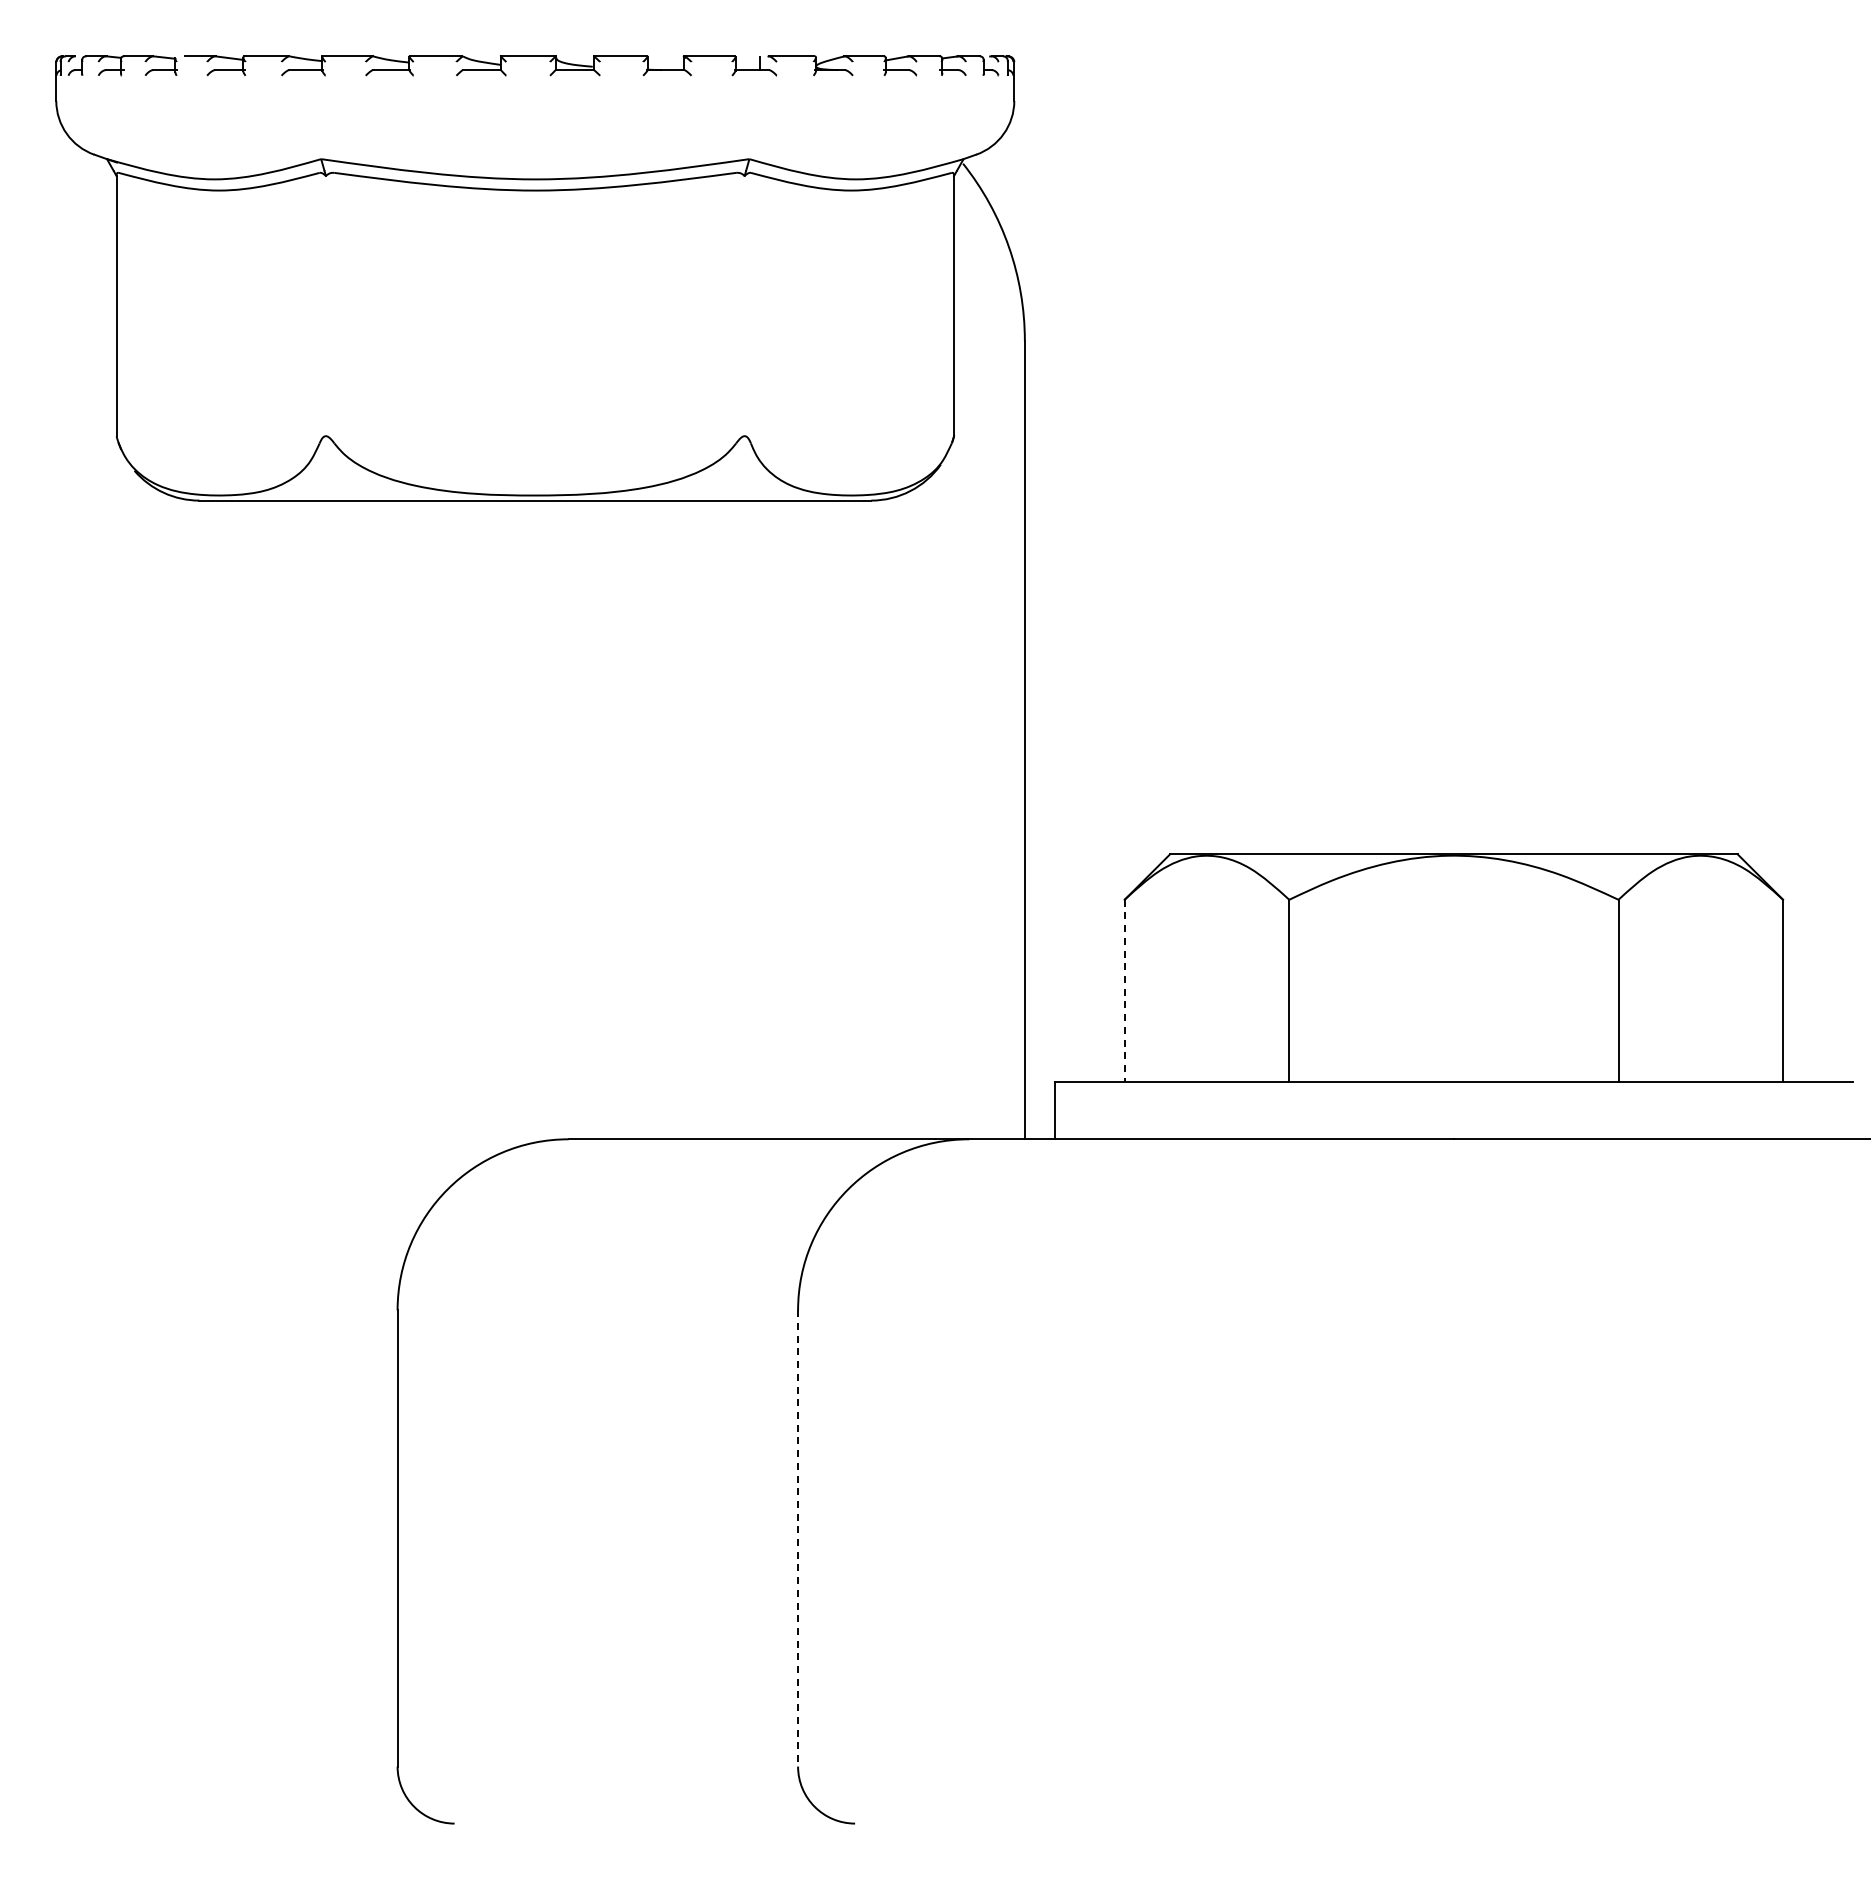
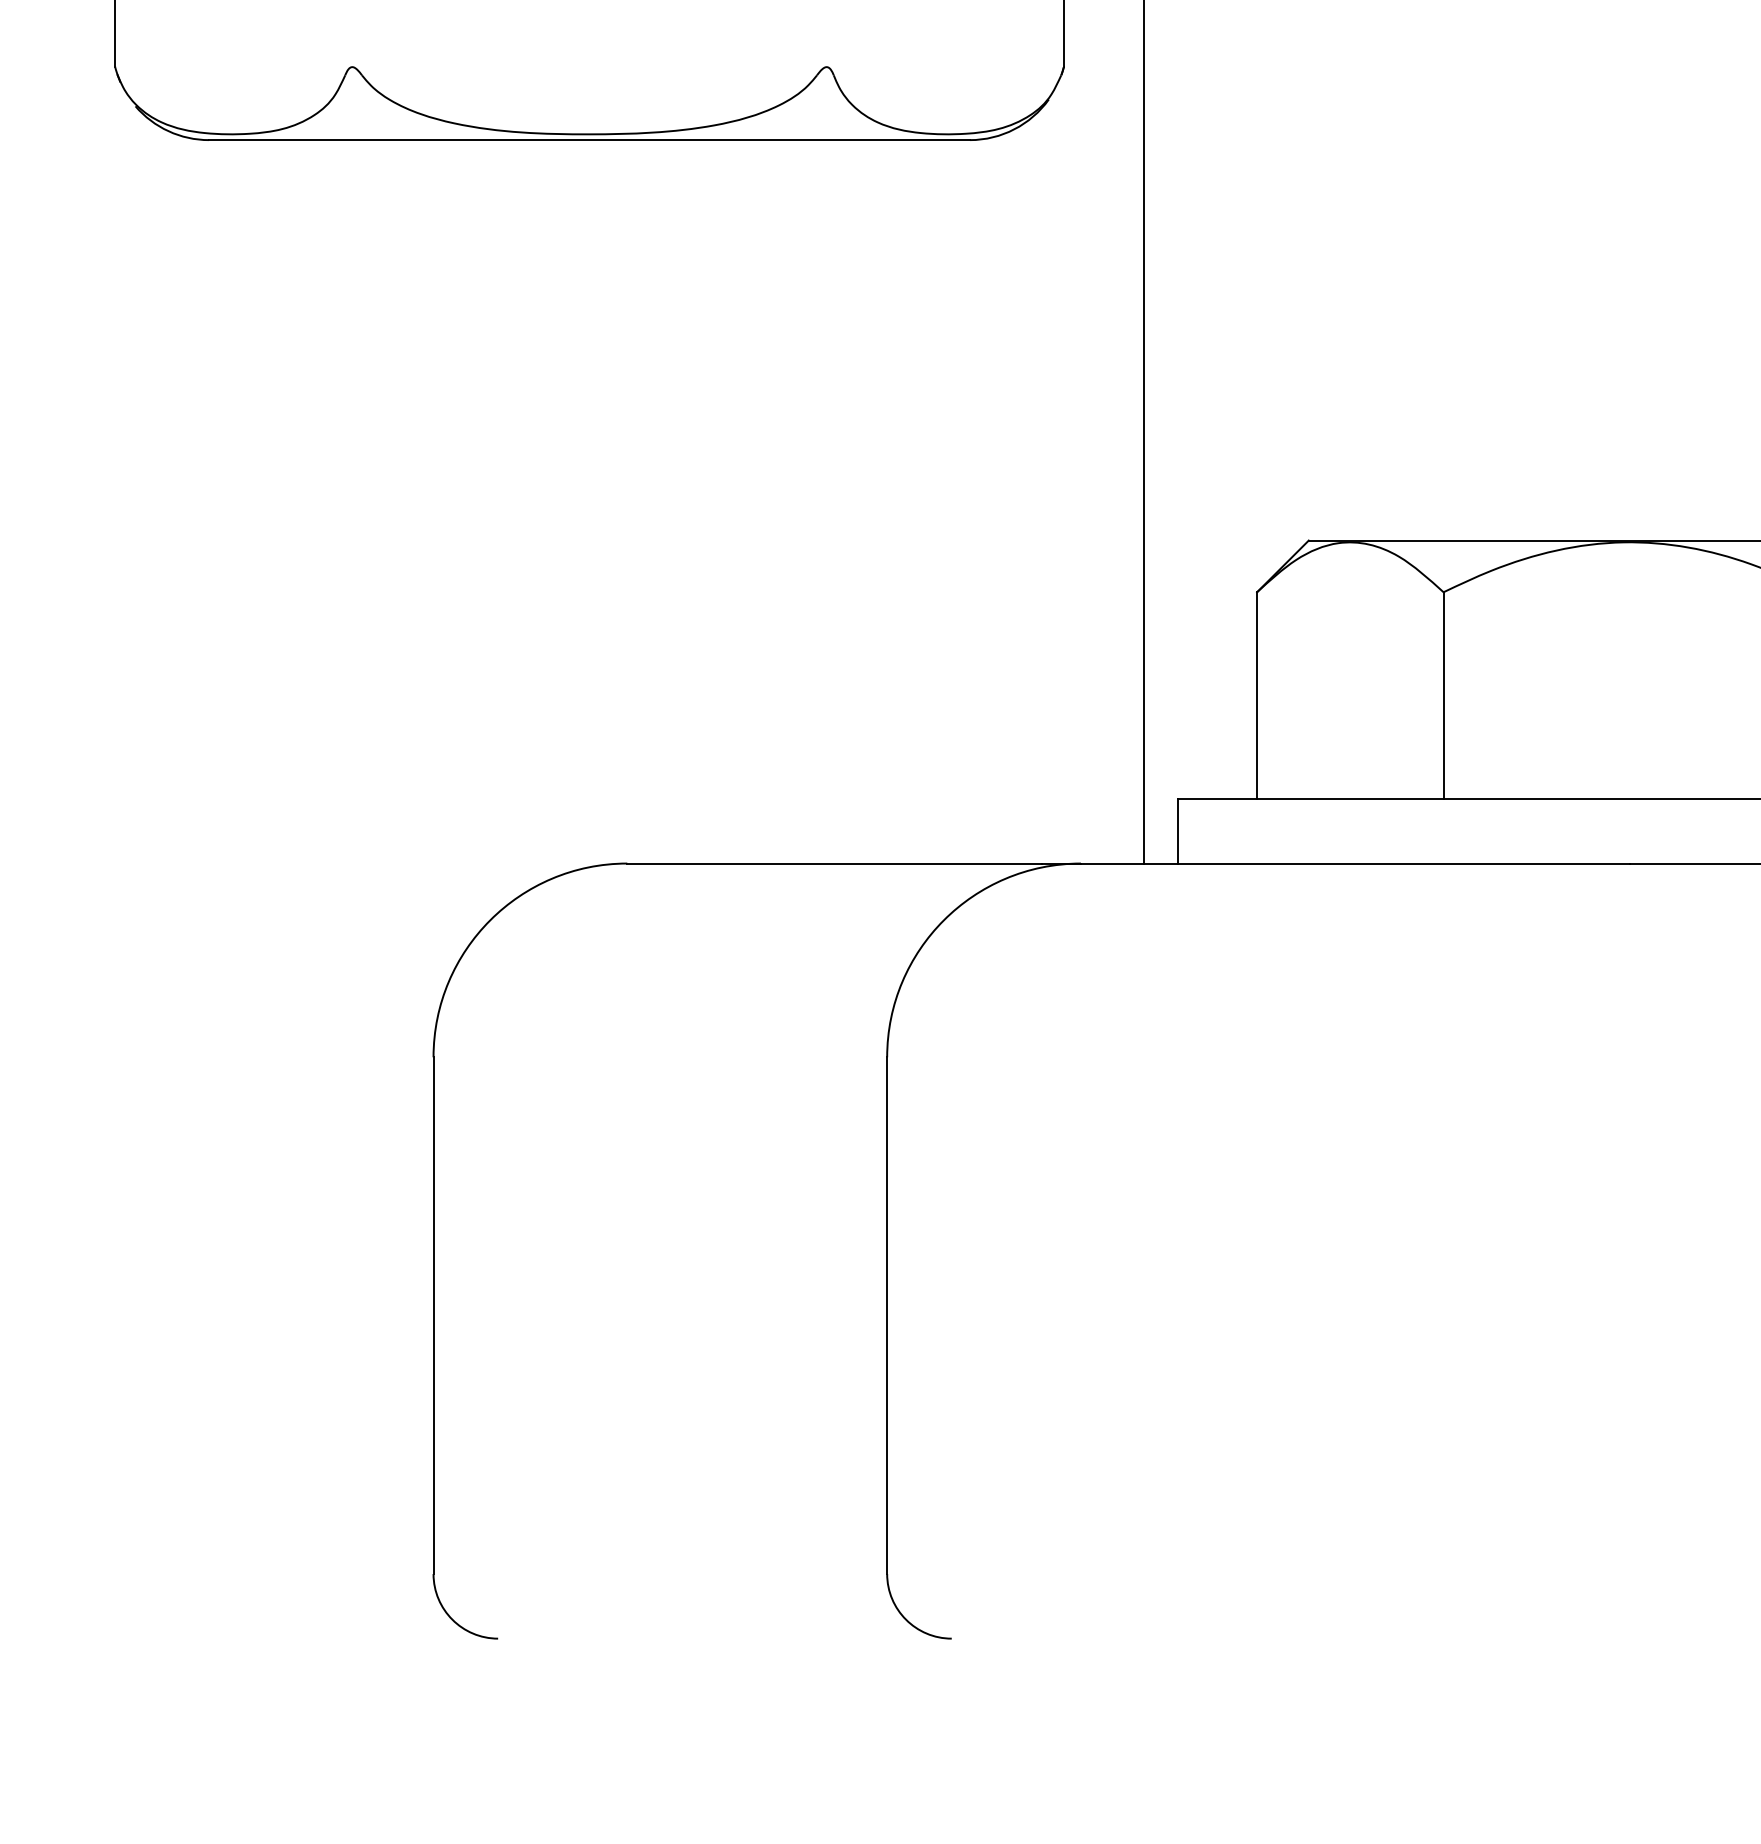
line: (1124, 991) -> (1256, 696), dashed -> solid
line: (798, 1538) -> (887, 1315), dashed -> solid

